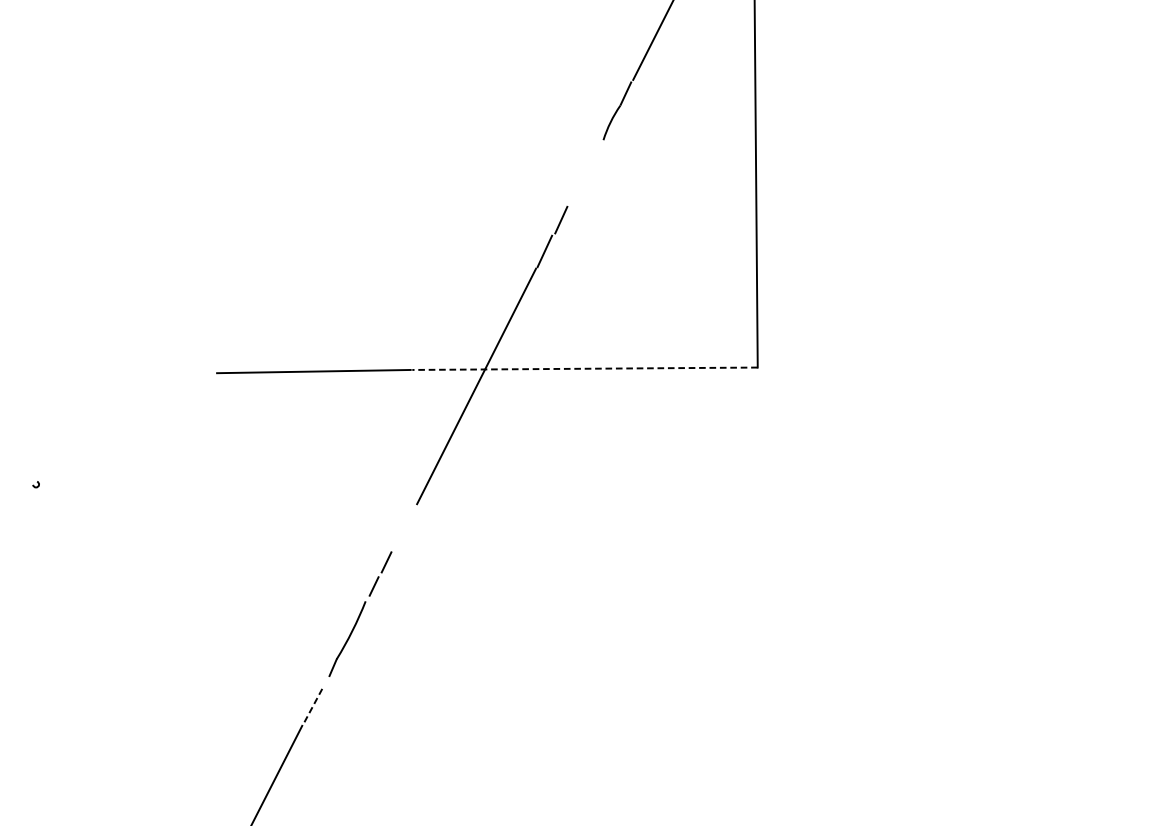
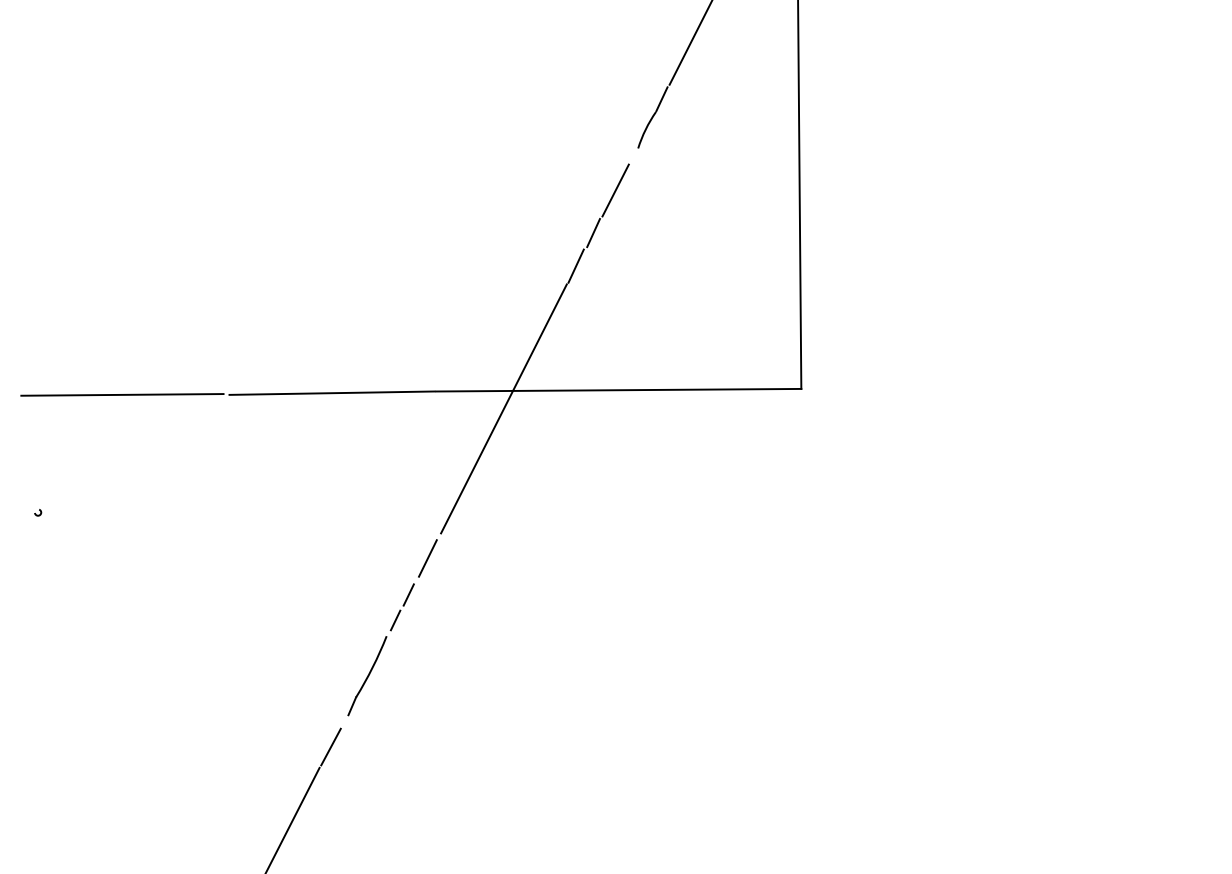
line: (582, 179) -> (615, 190), added
line: (584, 369) -> (618, 390), dashed -> solid
line: (115, 372) -> (122, 394), added
line: (404, 527) -> (427, 558), added
line: (313, 706) -> (331, 747), dashed -> solid

